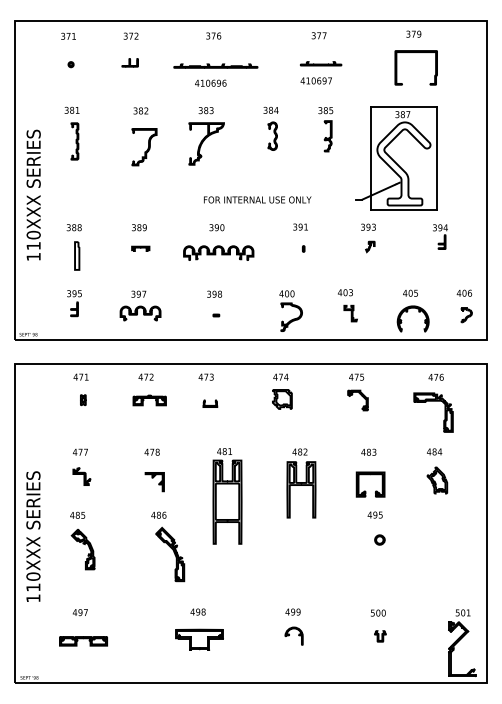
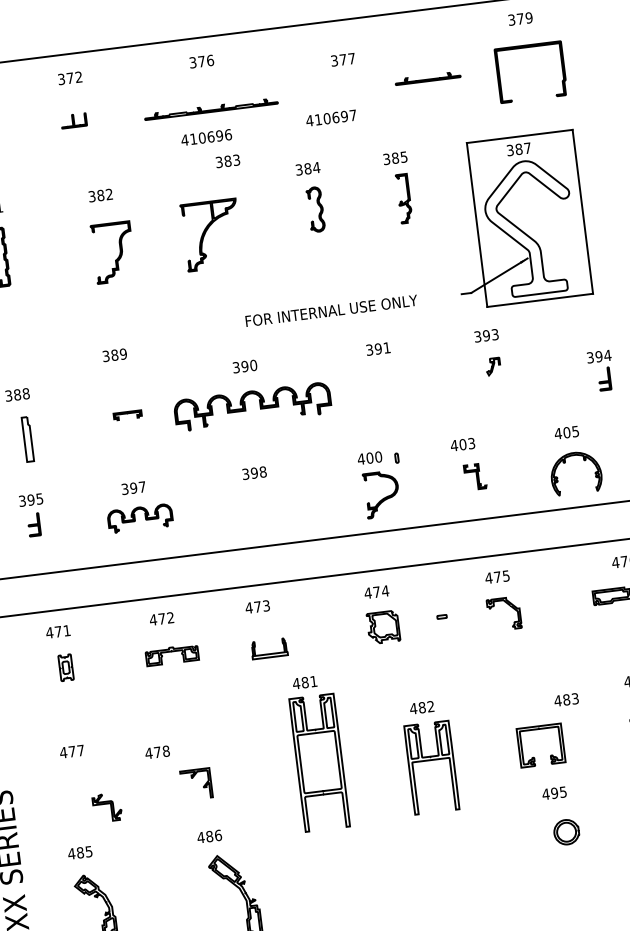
text: (318, 35) -> (342, 59), moved
part: (321, 63) -> (428, 77), moved
text: (315, 80) -> (329, 117), moved
text: (205, 110) -> (226, 161), moved
text: (257, 199) -> (331, 310), moved
text: (139, 227) -> (114, 354), moved
part: (440, 236) -> (601, 370), moved
part: (303, 248) -> (396, 457), moved
part: (218, 252) -> (252, 405), size x1.4
part: (216, 315) -> (442, 616), moved
part: (83, 400) -> (66, 668), size x1.6
part: (210, 403) -> (269, 648), size x1.6
text: (151, 451) -> (156, 751), moved
text: (368, 451) -> (565, 698), moved
part: (81, 476) -> (106, 807), moved
part: (227, 496) -> (318, 753), moved
part: (379, 539) -> (566, 831), size x1.6

